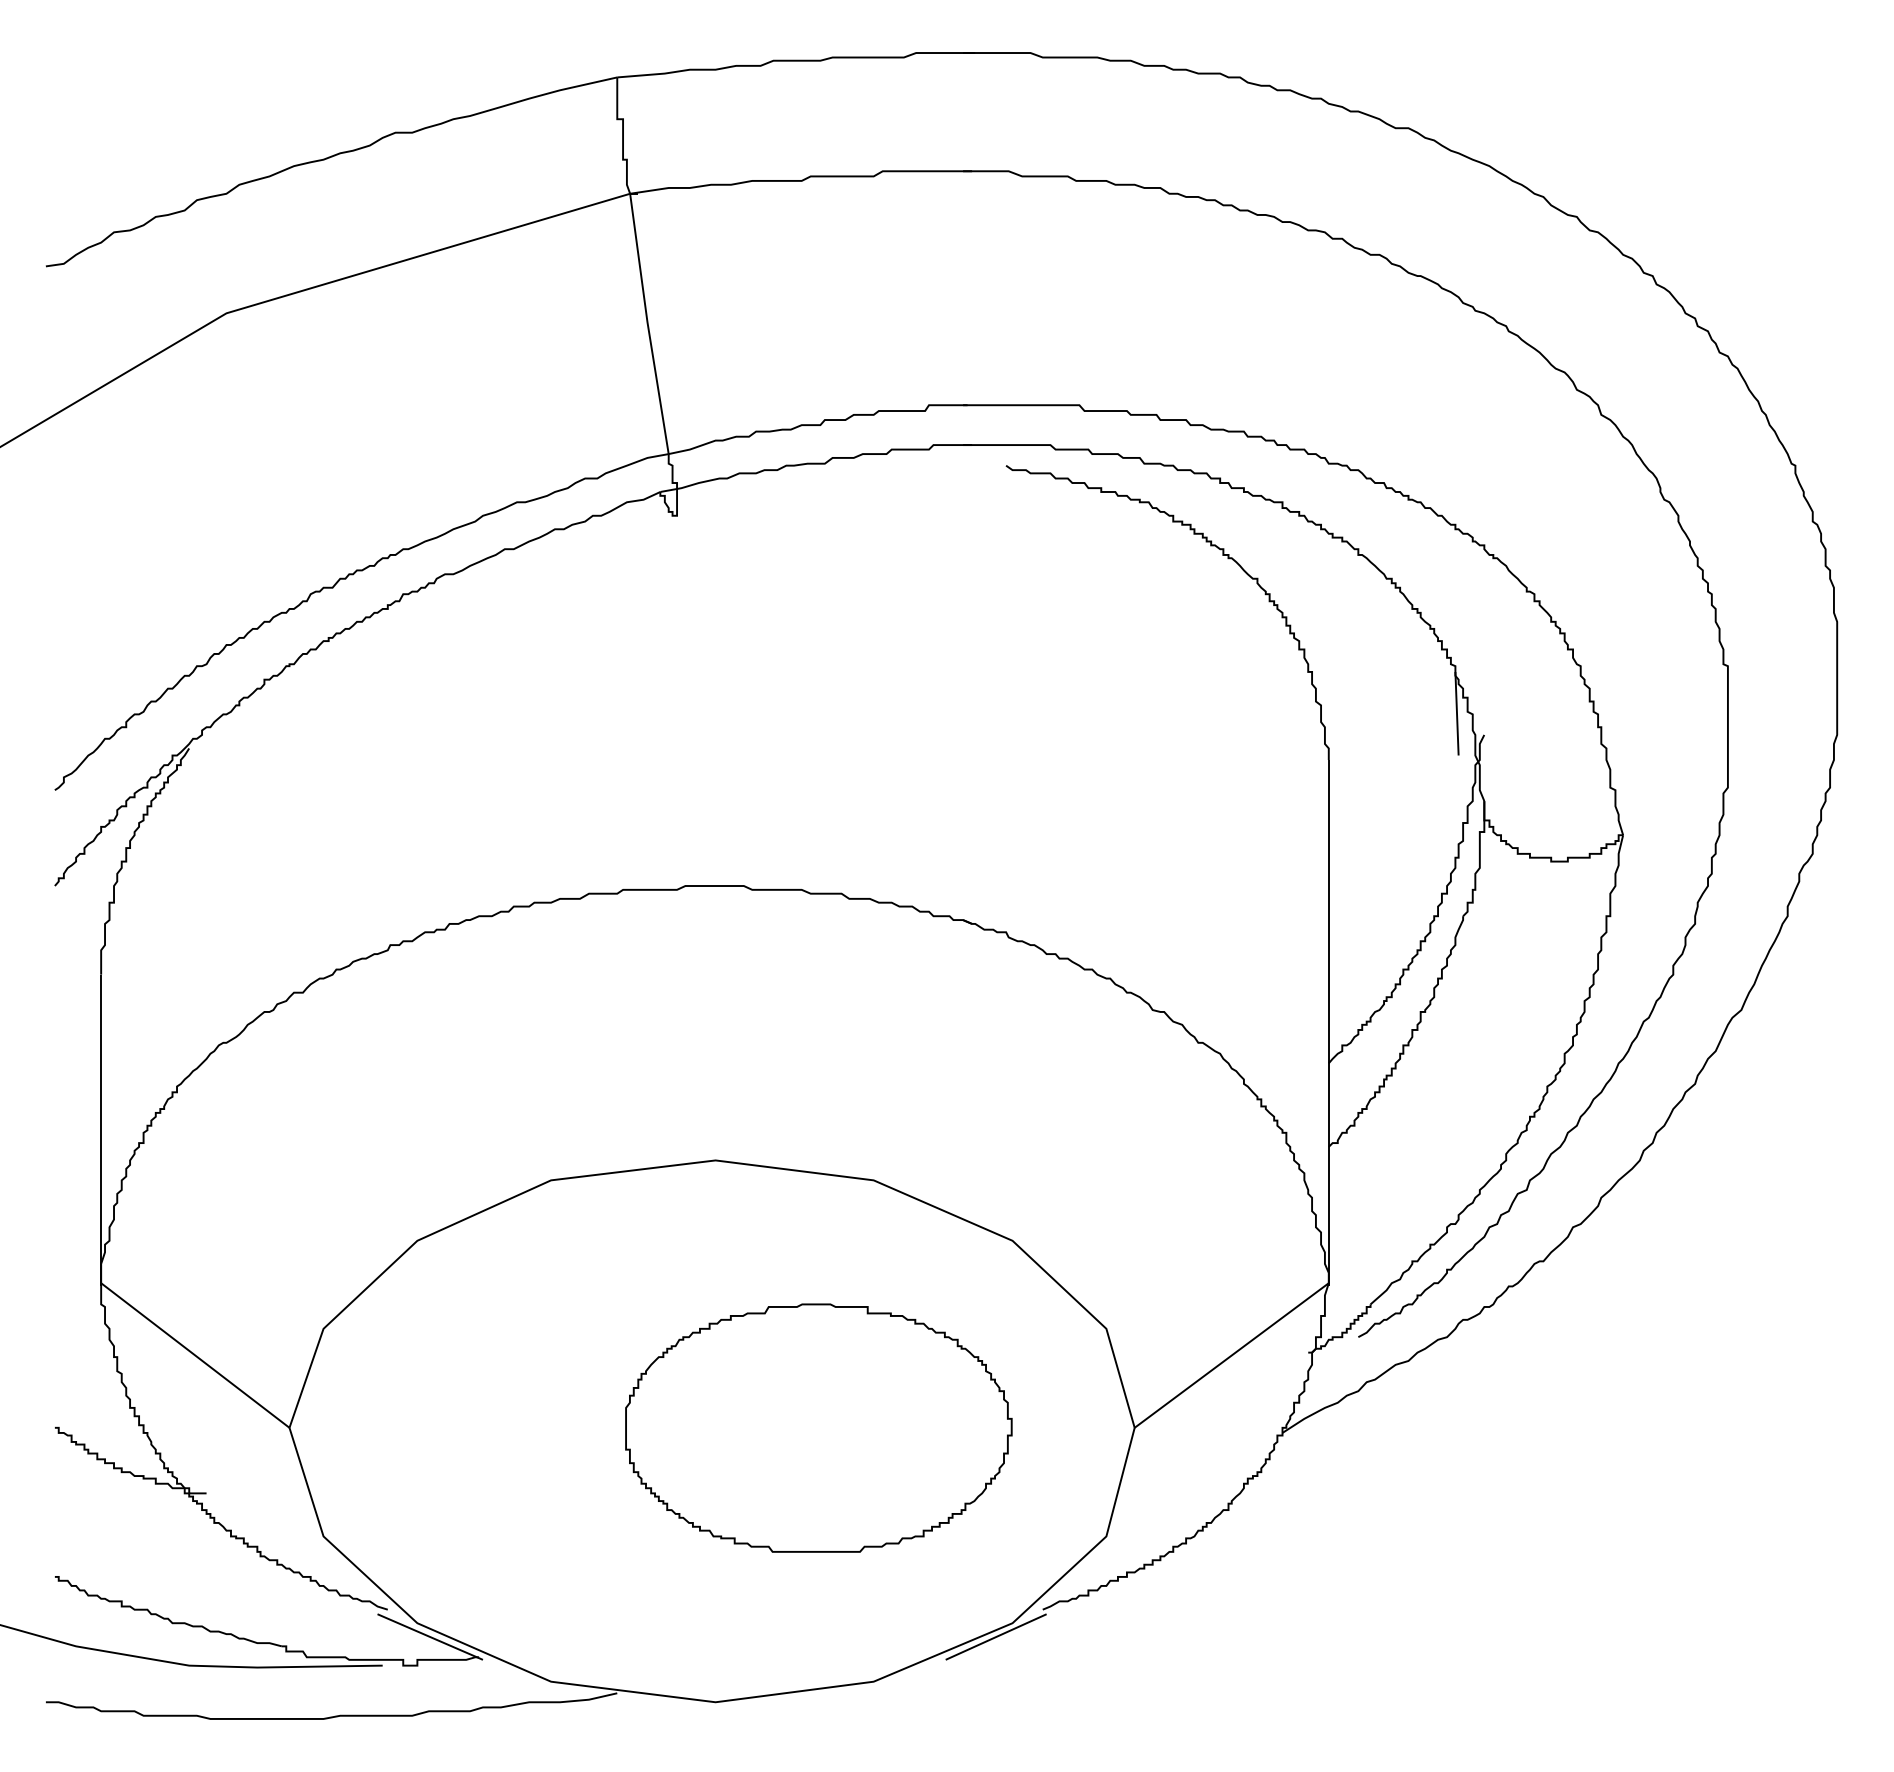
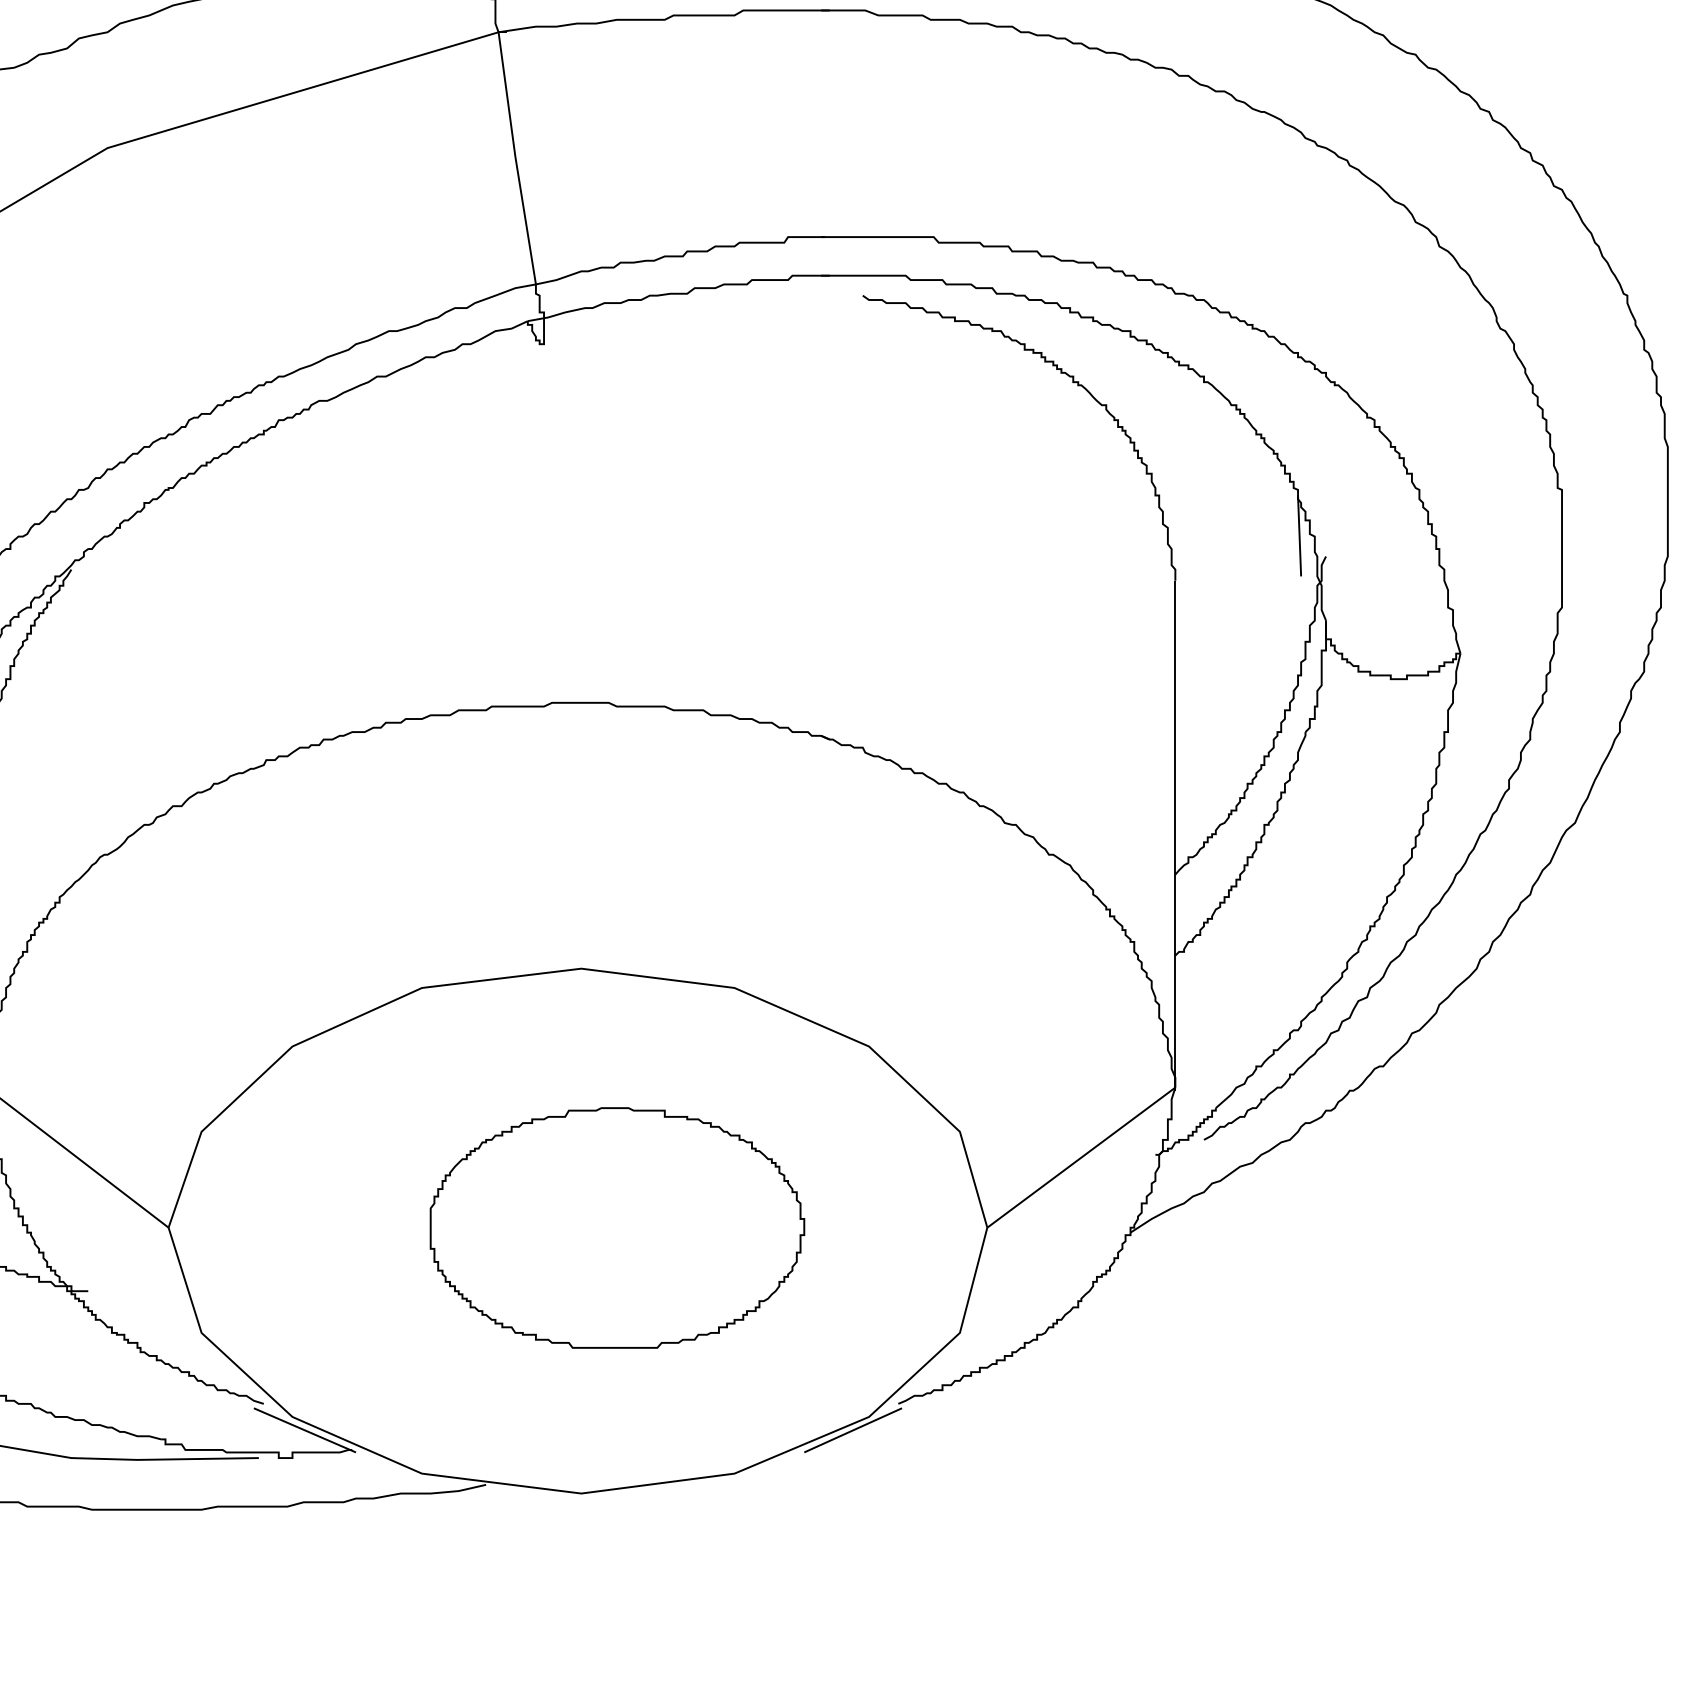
part: (818, 1427) -> (617, 1227), moved

